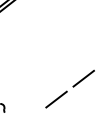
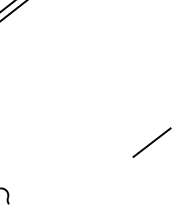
line: (56, 99) -> (102, 180), removed

